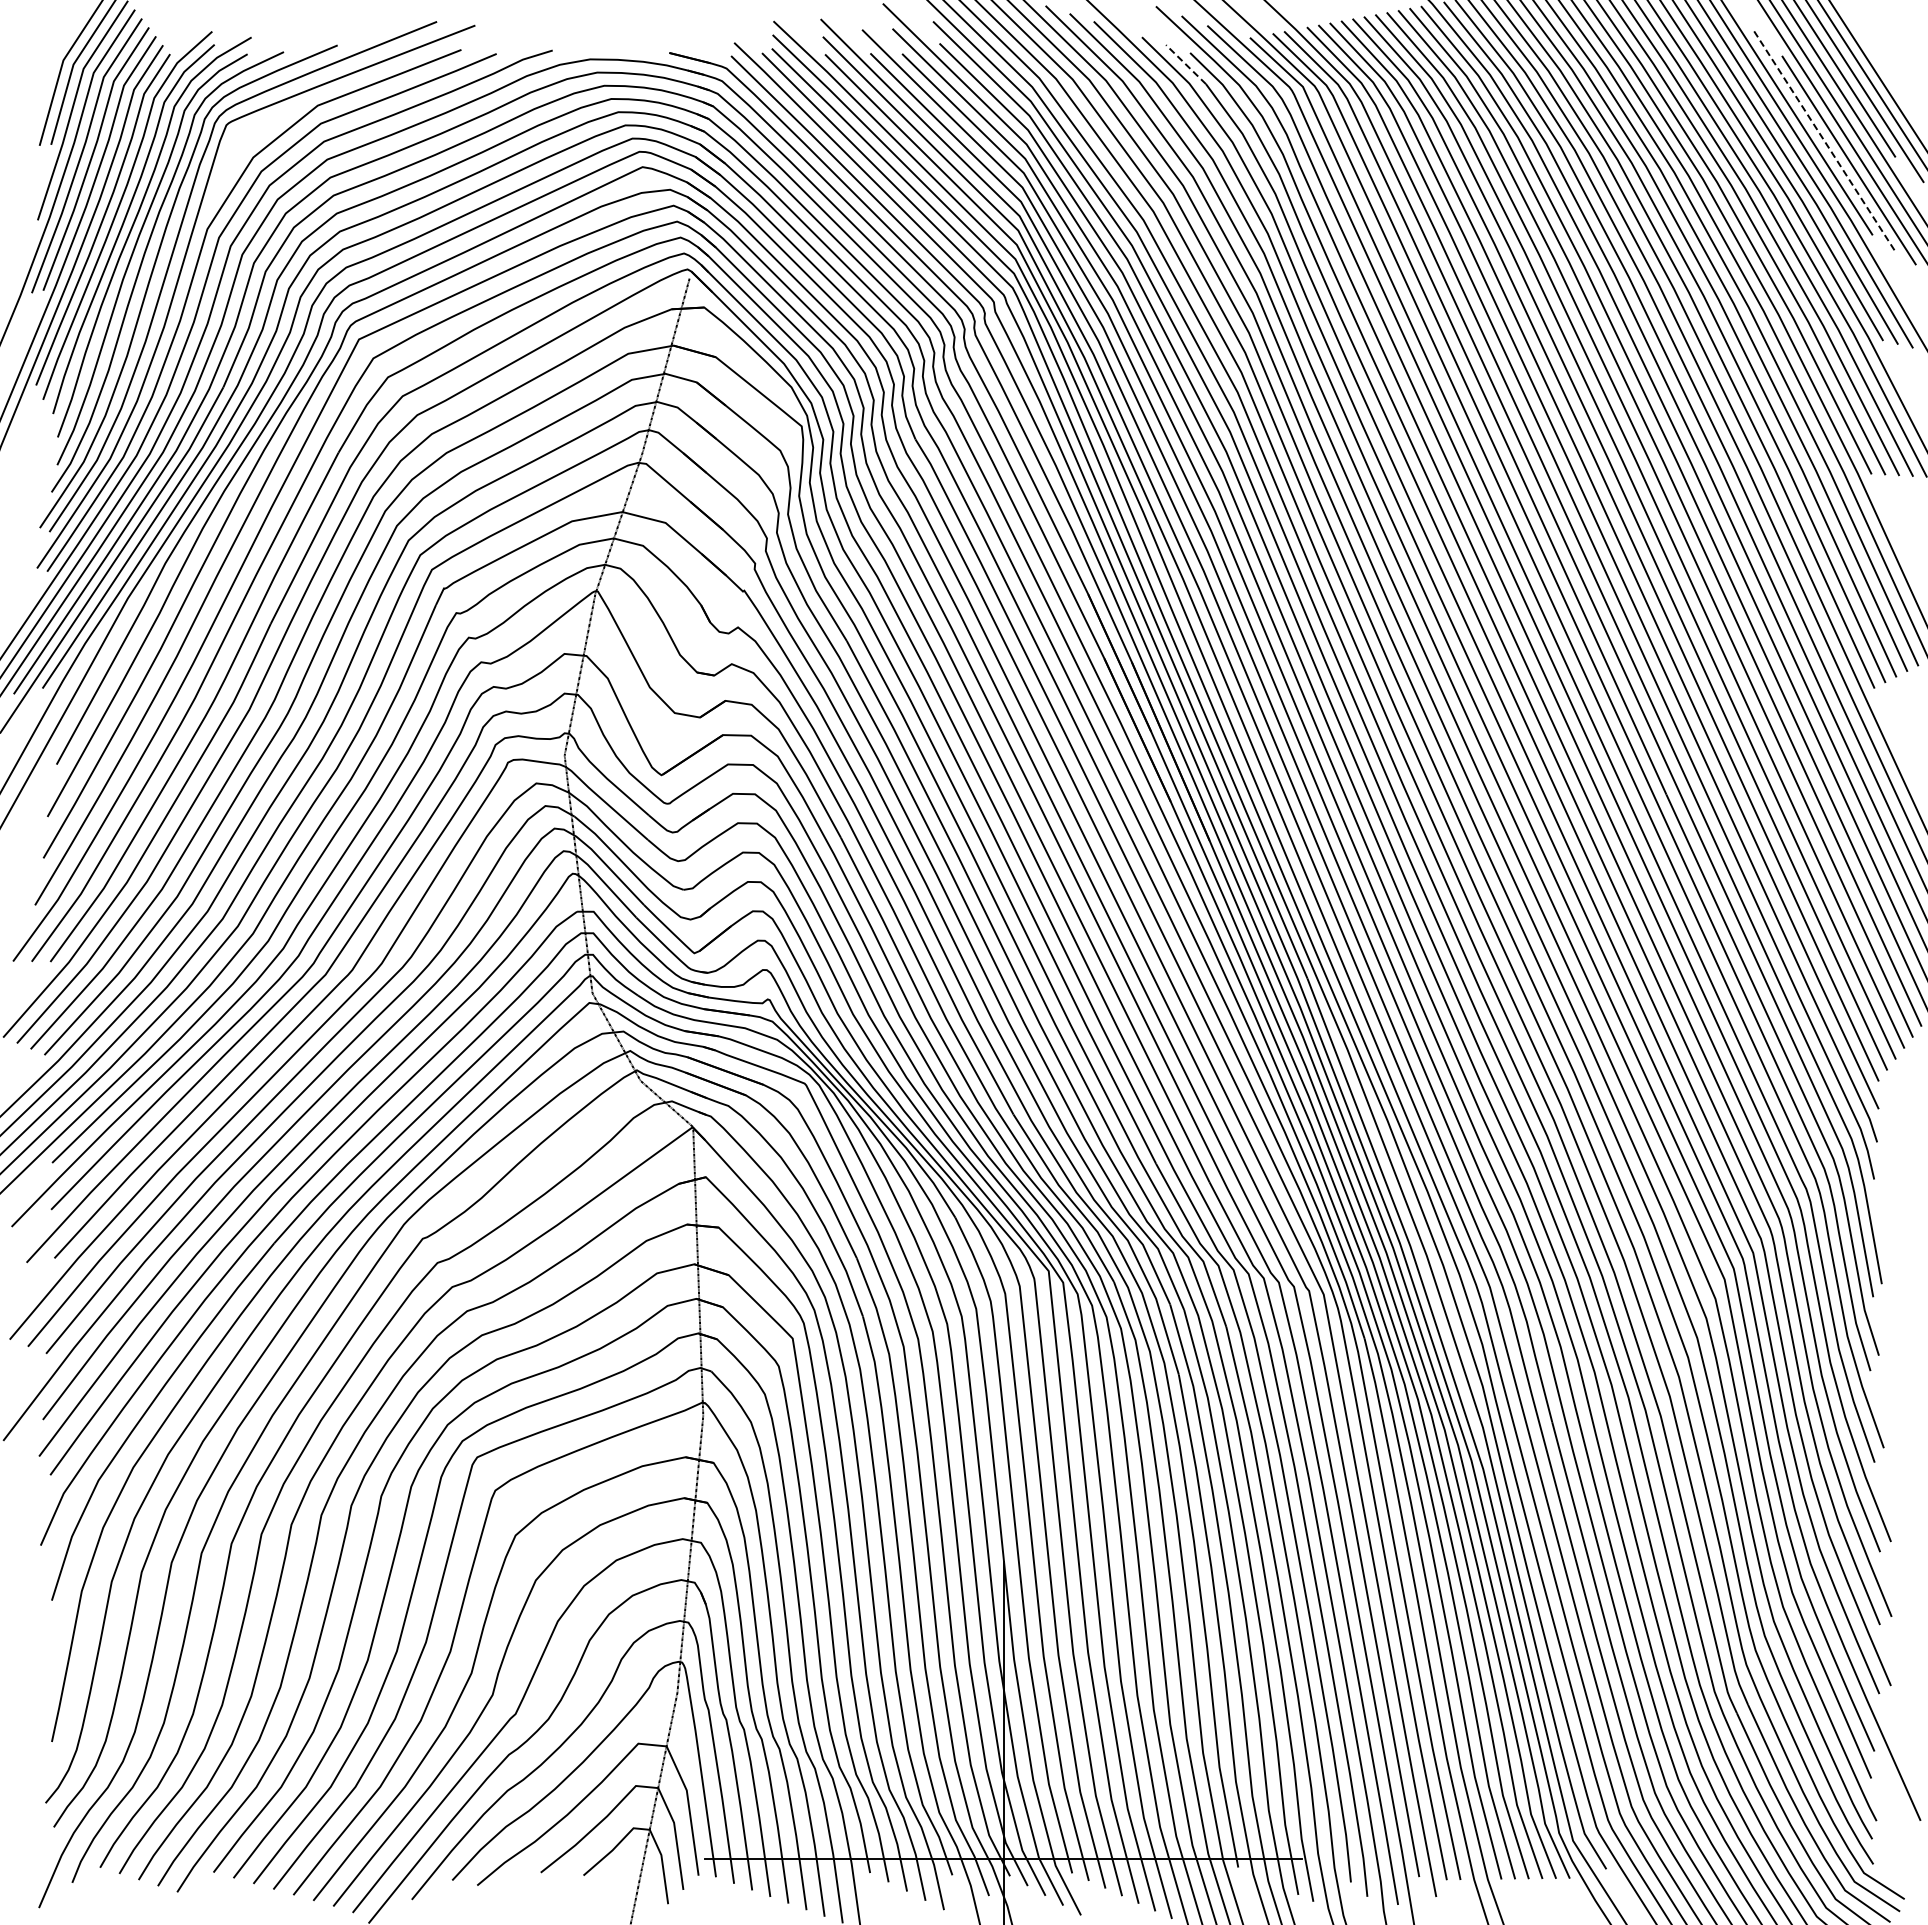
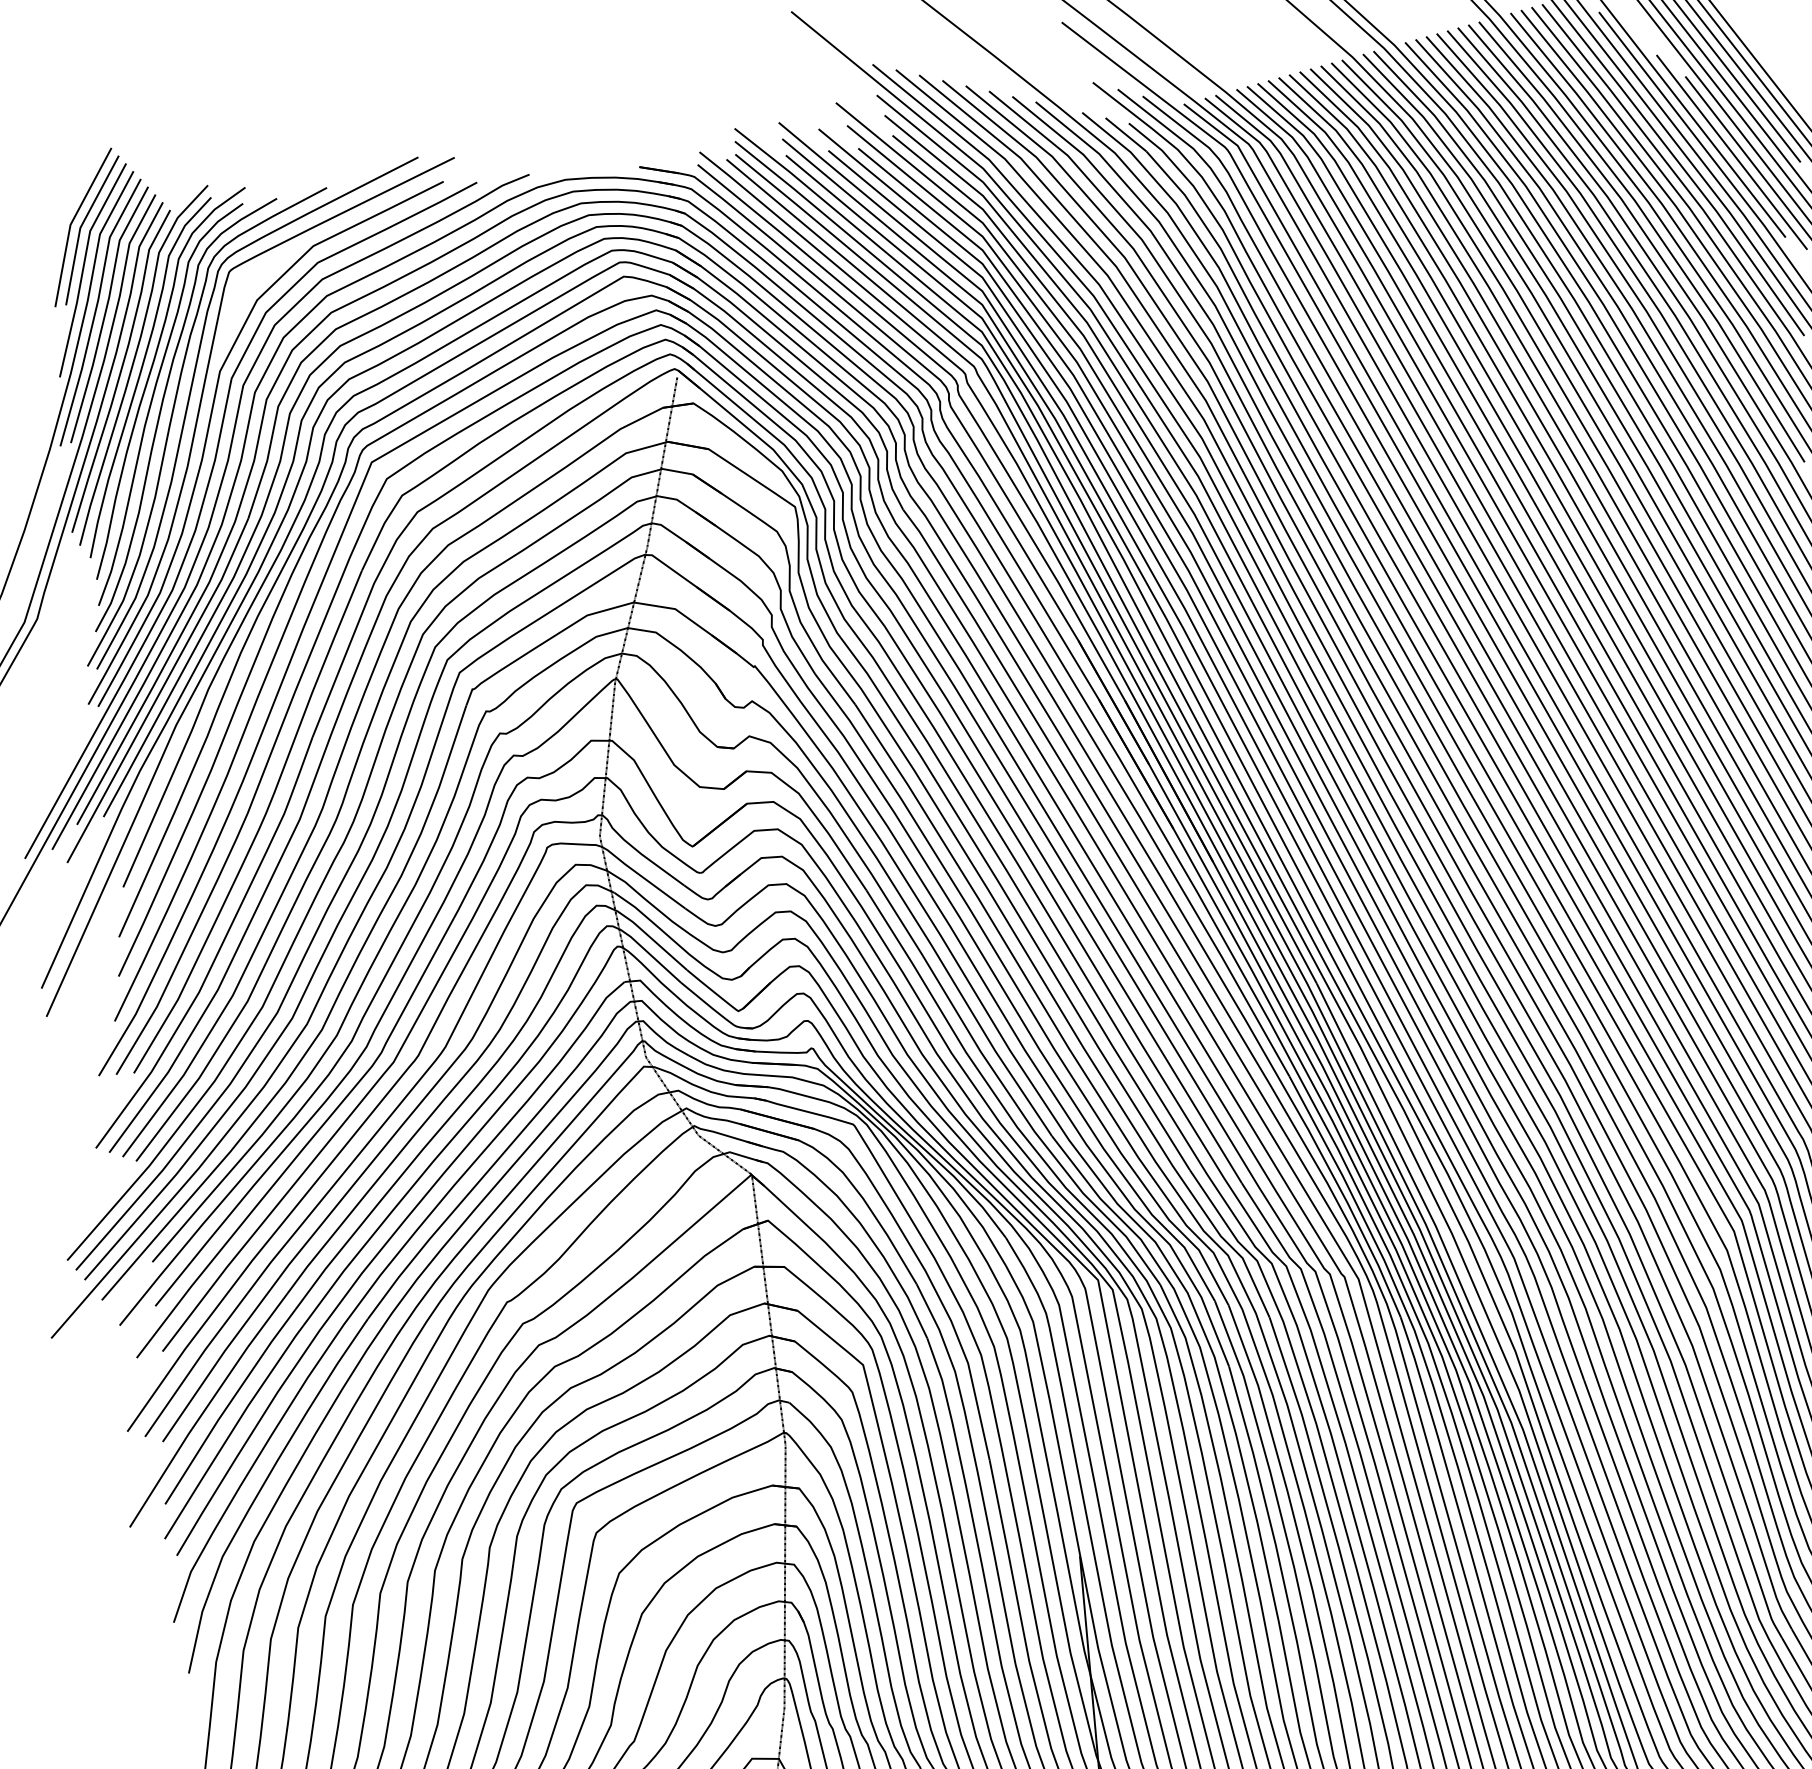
line: (1186, 64) -> (1126, 134), dashed -> solid
line: (1824, 140) -> (1732, 152), dashed -> solid

